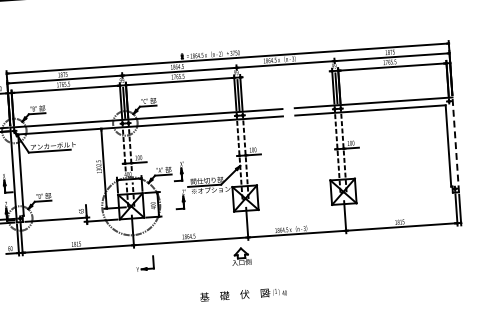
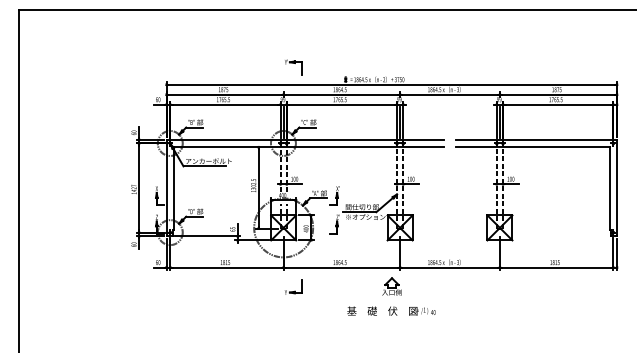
part: (130, 48) -> (293, 67), added
line: (456, 144) -> (617, 187), dashed -> solid
text: (243, 293) -> (391, 310), moved

